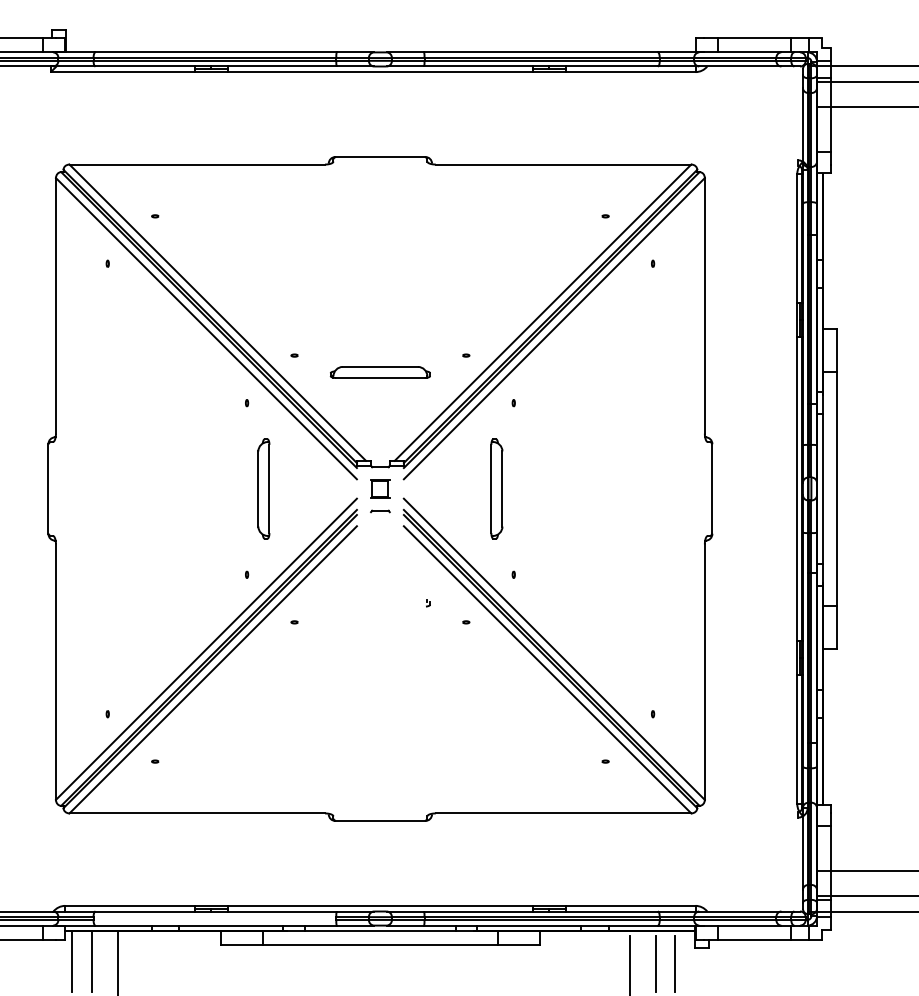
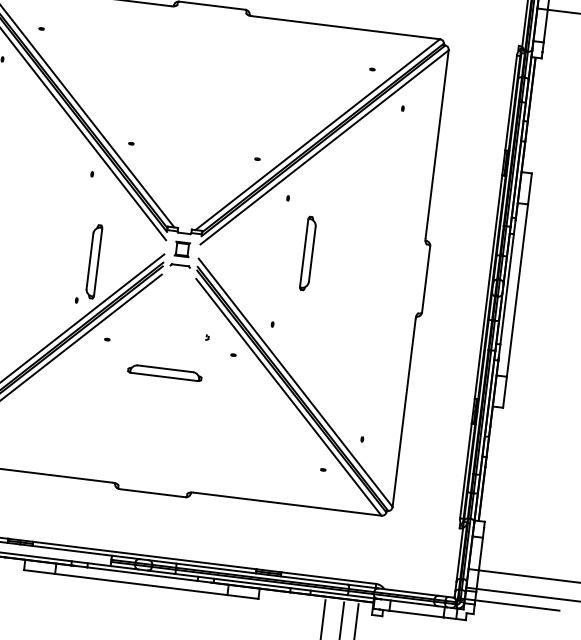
part: (379, 372) -> (164, 372), moved
part: (263, 488) -> (93, 261), moved
part: (496, 488) -> (307, 253), moved
part: (380, 511) -> (180, 265), size x1.4

